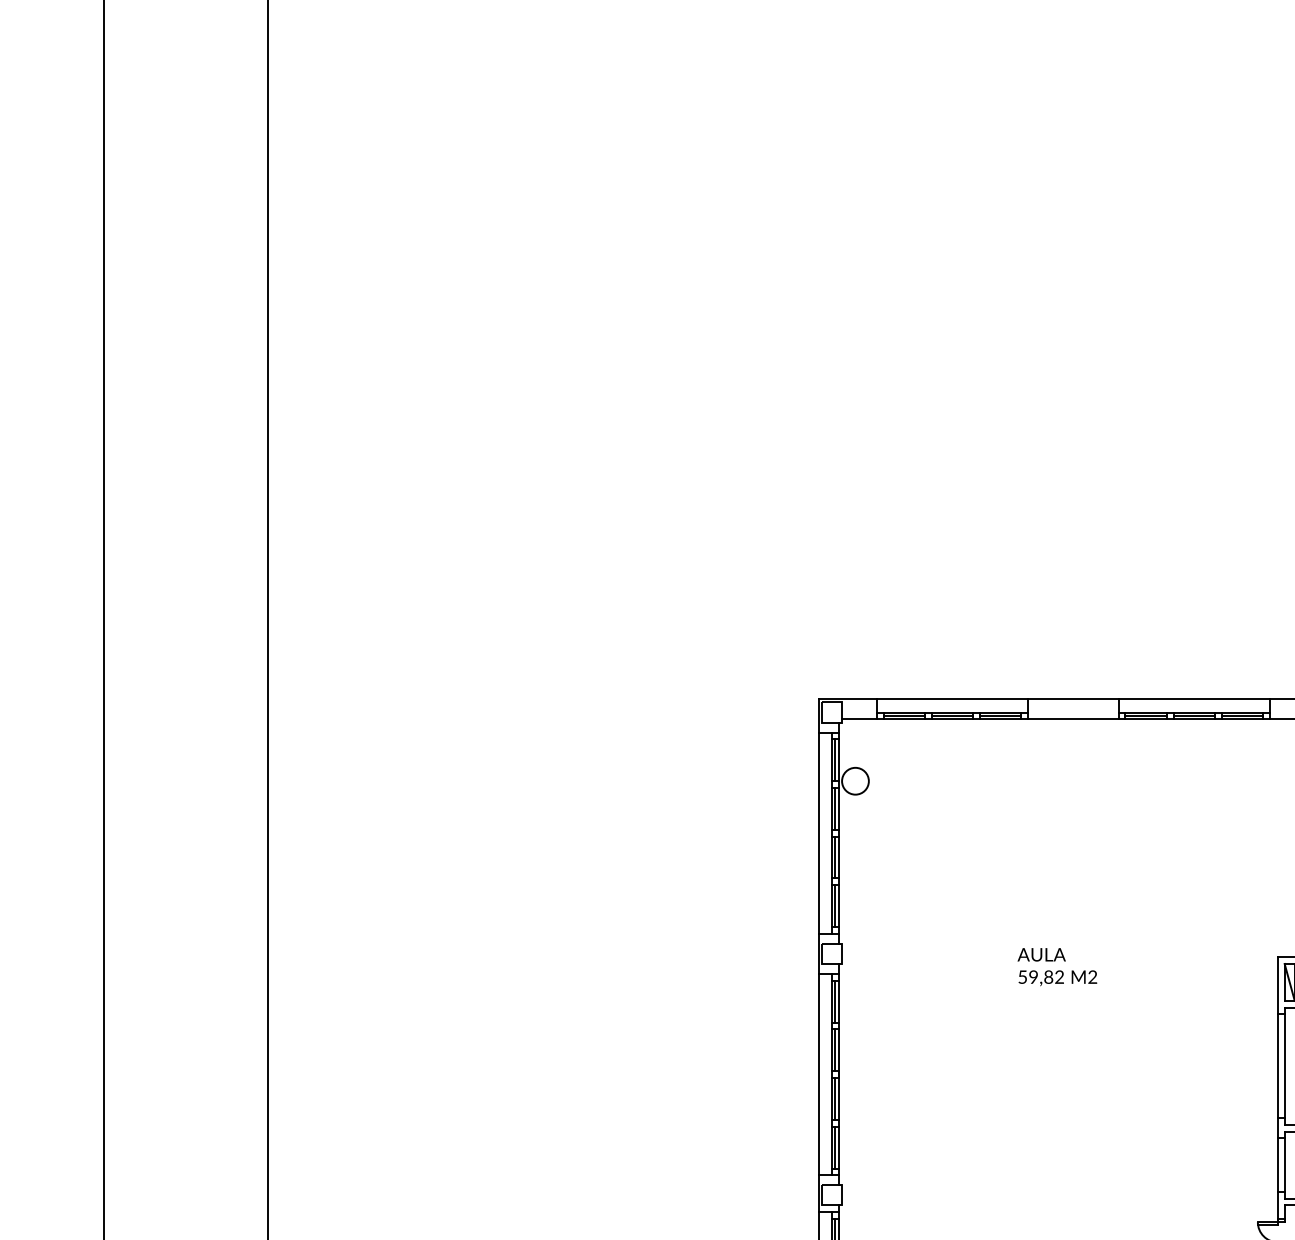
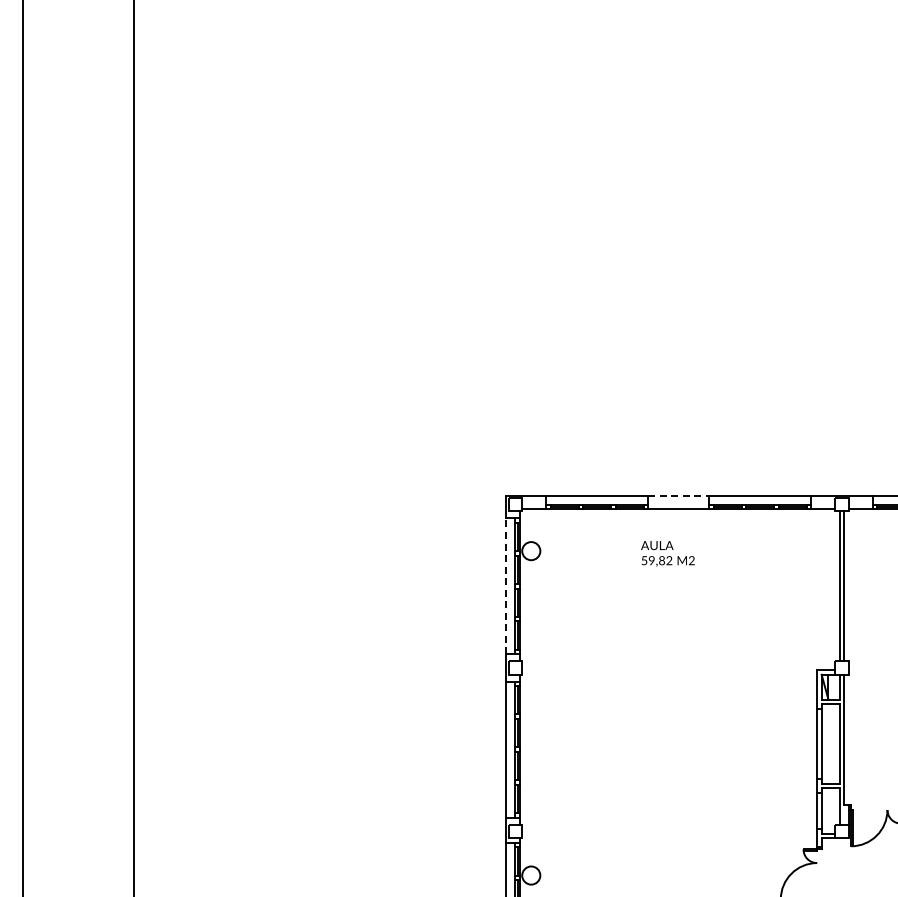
line: (1073, 699) -> (678, 495), solid -> dashed
line: (818, 832) -> (506, 585), solid -> dashed
text: (1056, 966) -> (667, 553), moved

